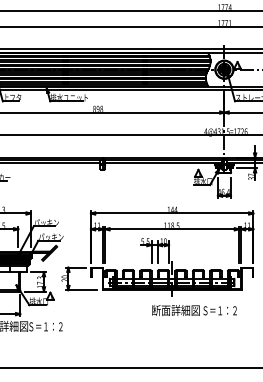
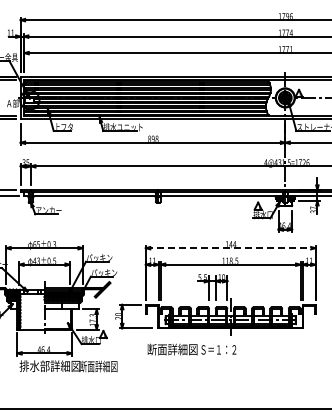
line: (171, 213) -> (230, 248), solid -> dashed
text: (193, 310) -> (191, 349), moved
text: (45, 326) -> (98, 366), Ｓ＝１：２ -> 断面詳細図

